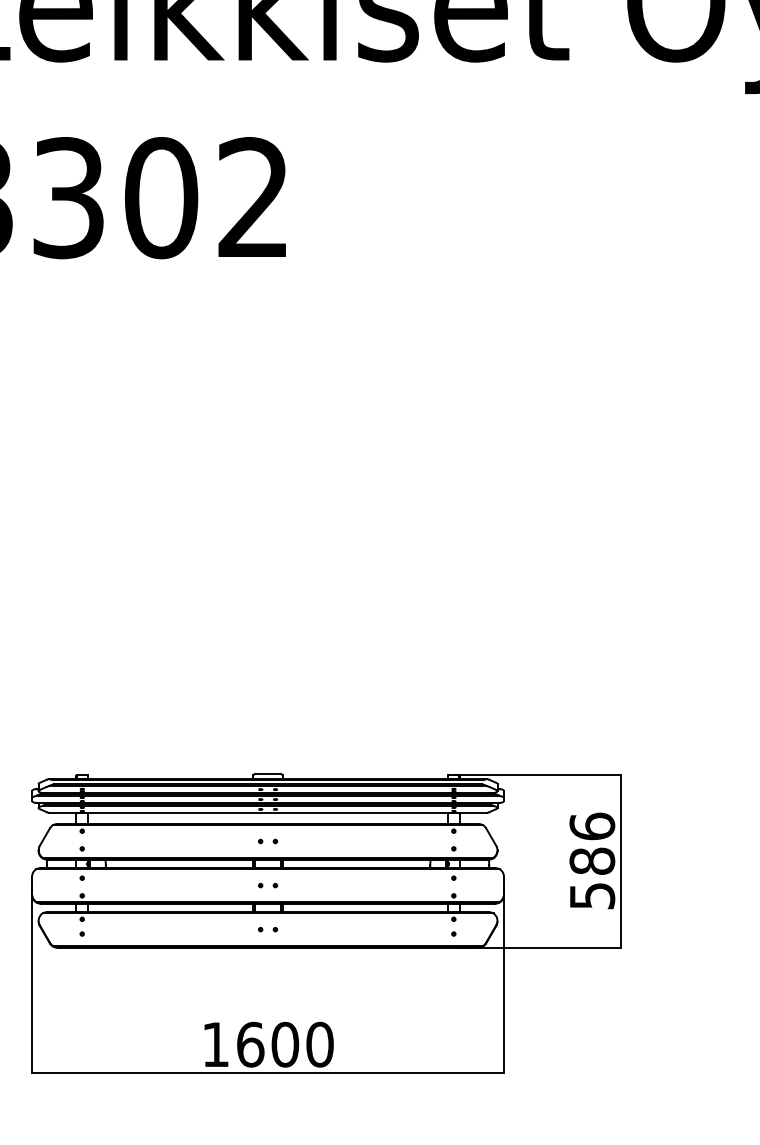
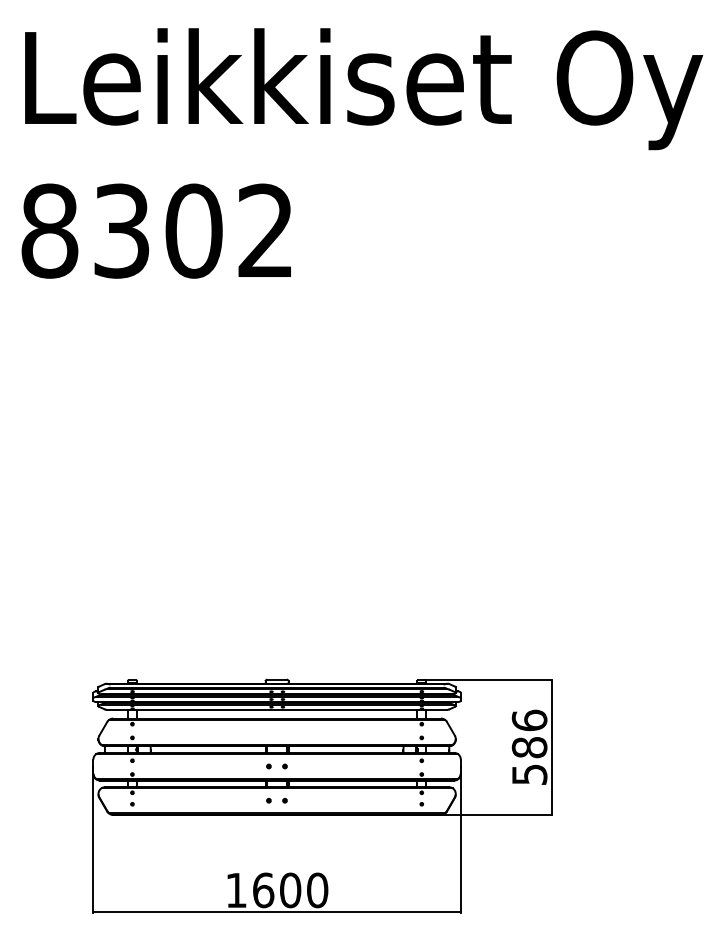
part: (268, 841) -> (277, 732), removed
part: (268, 885) -> (277, 766), size x1.4
part: (268, 929) -> (277, 800), size x1.4

